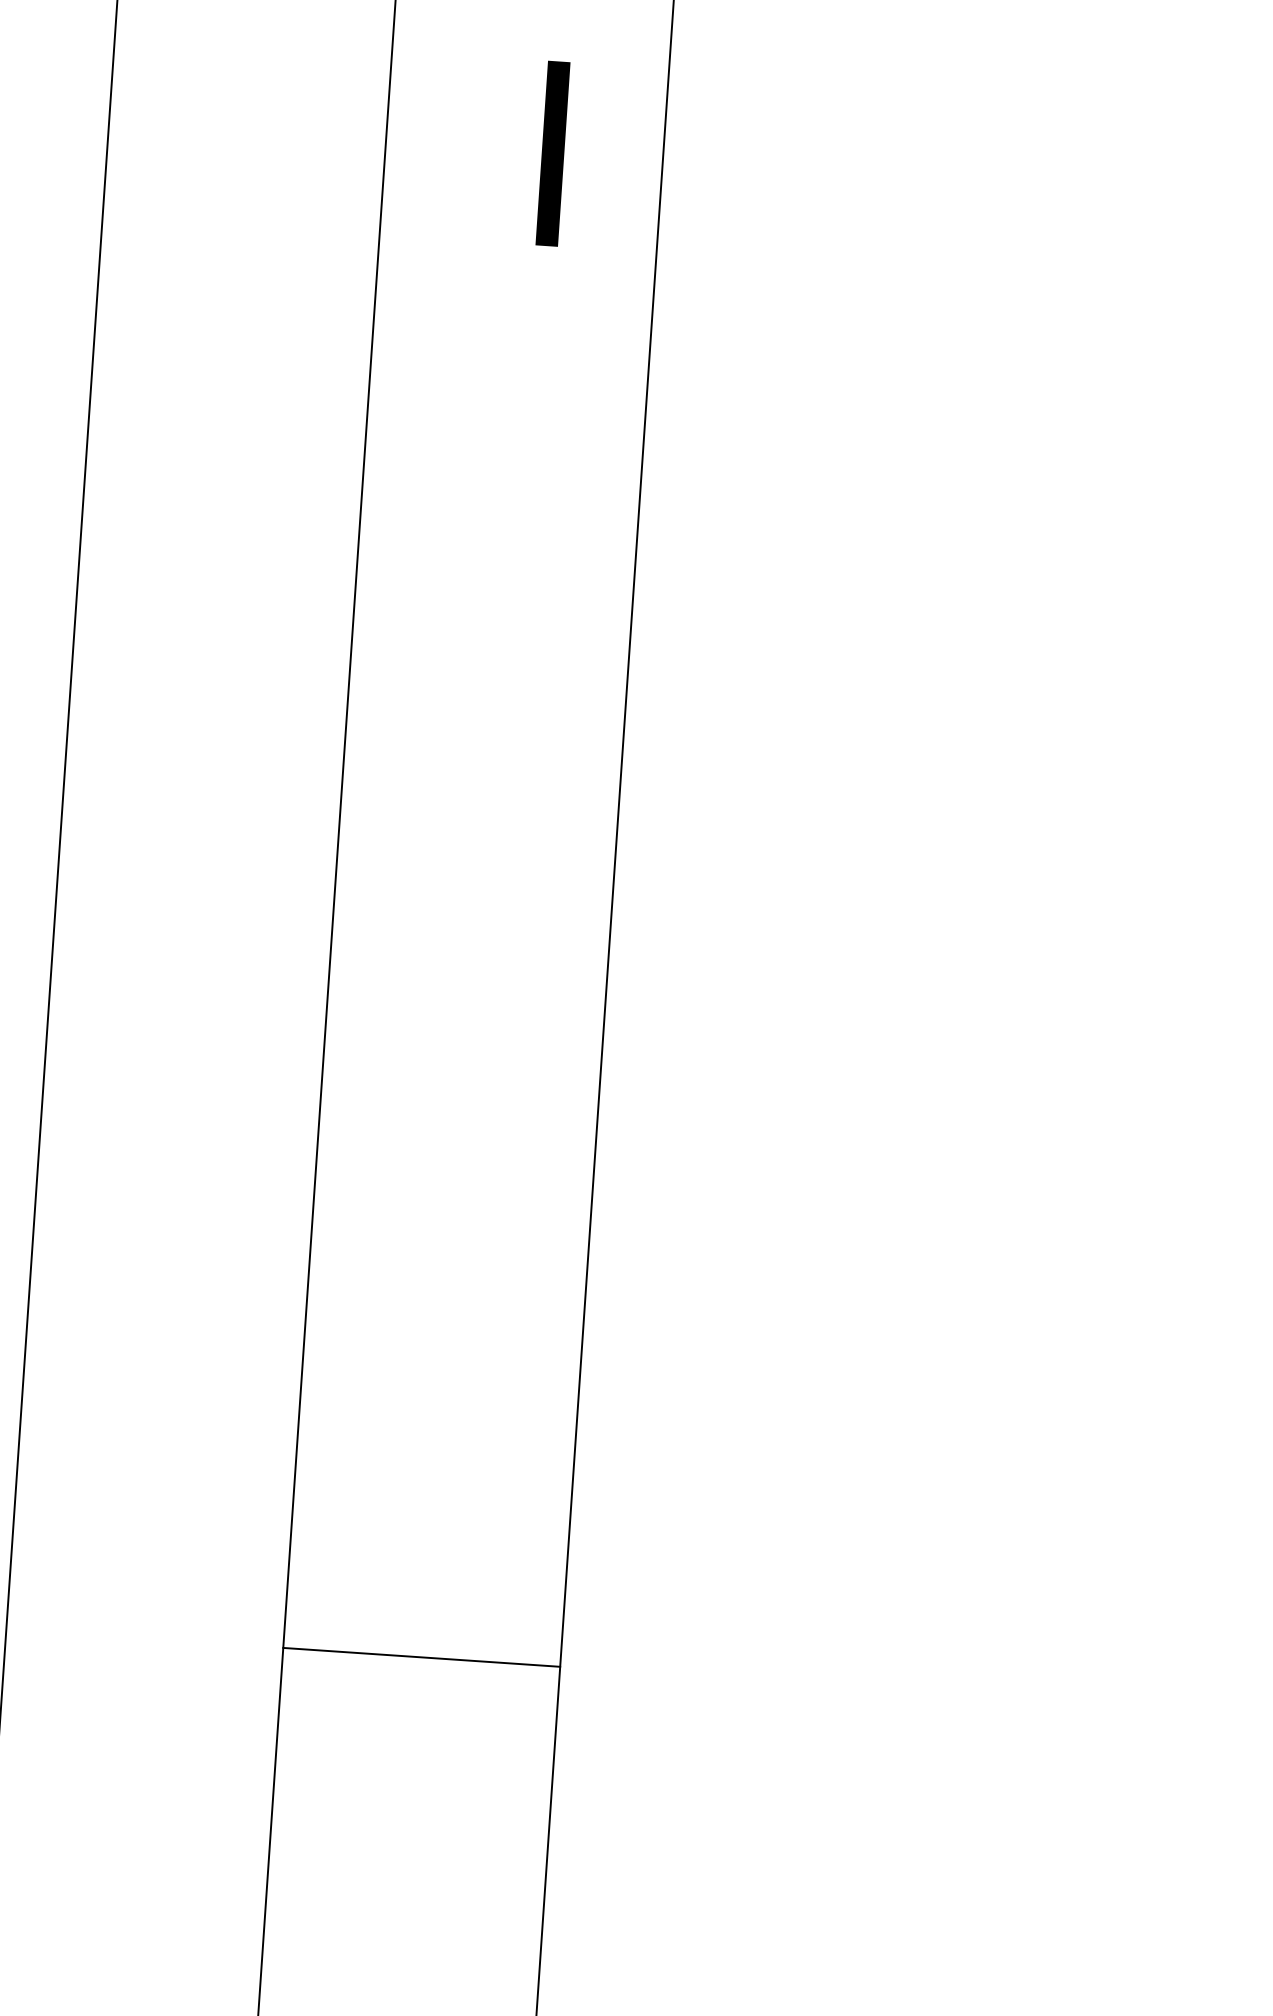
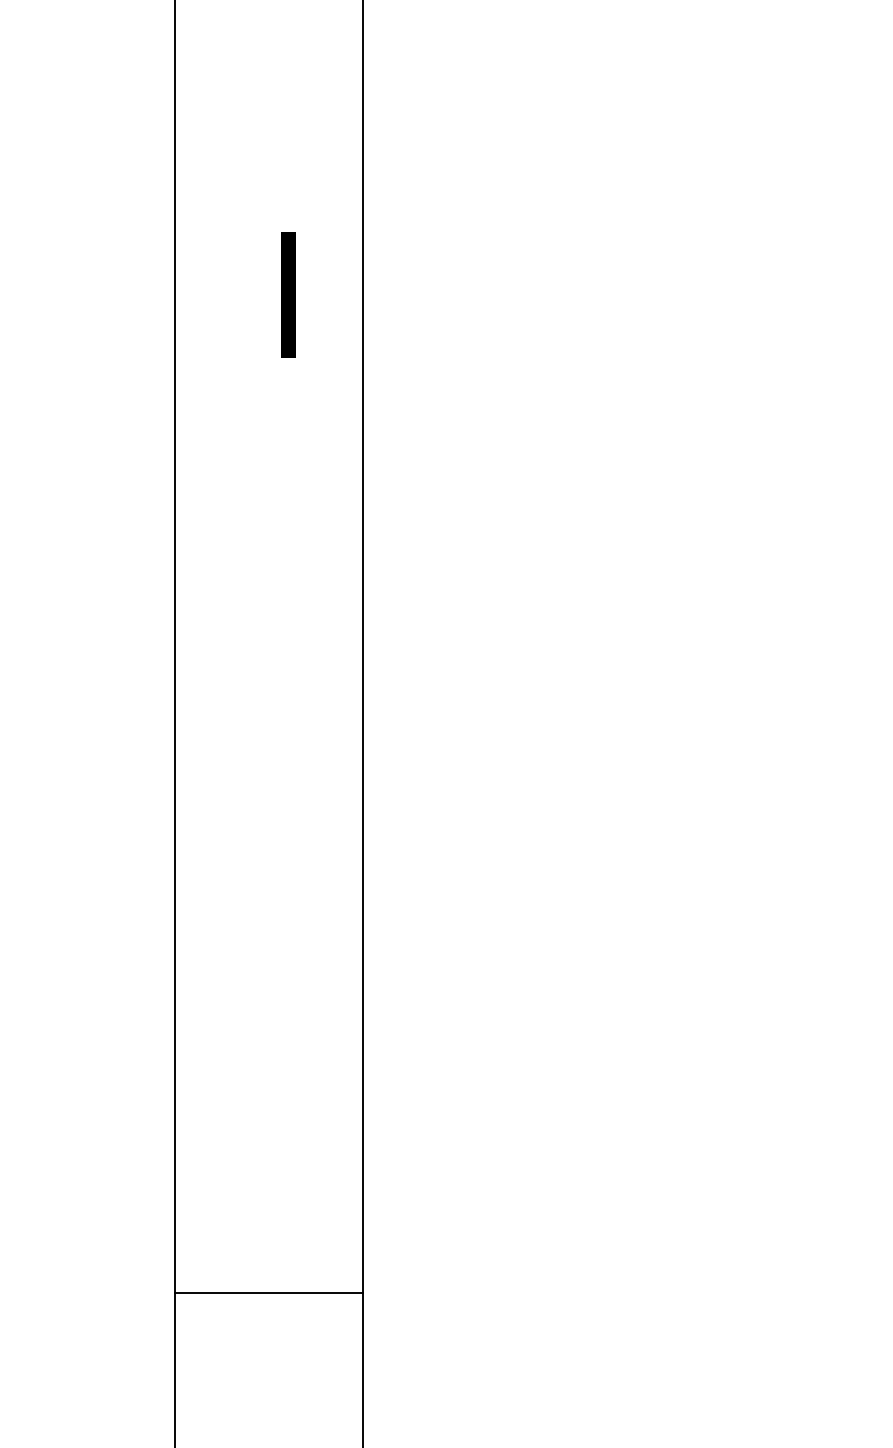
line: (420, 1657) -> (268, 1293), moved

